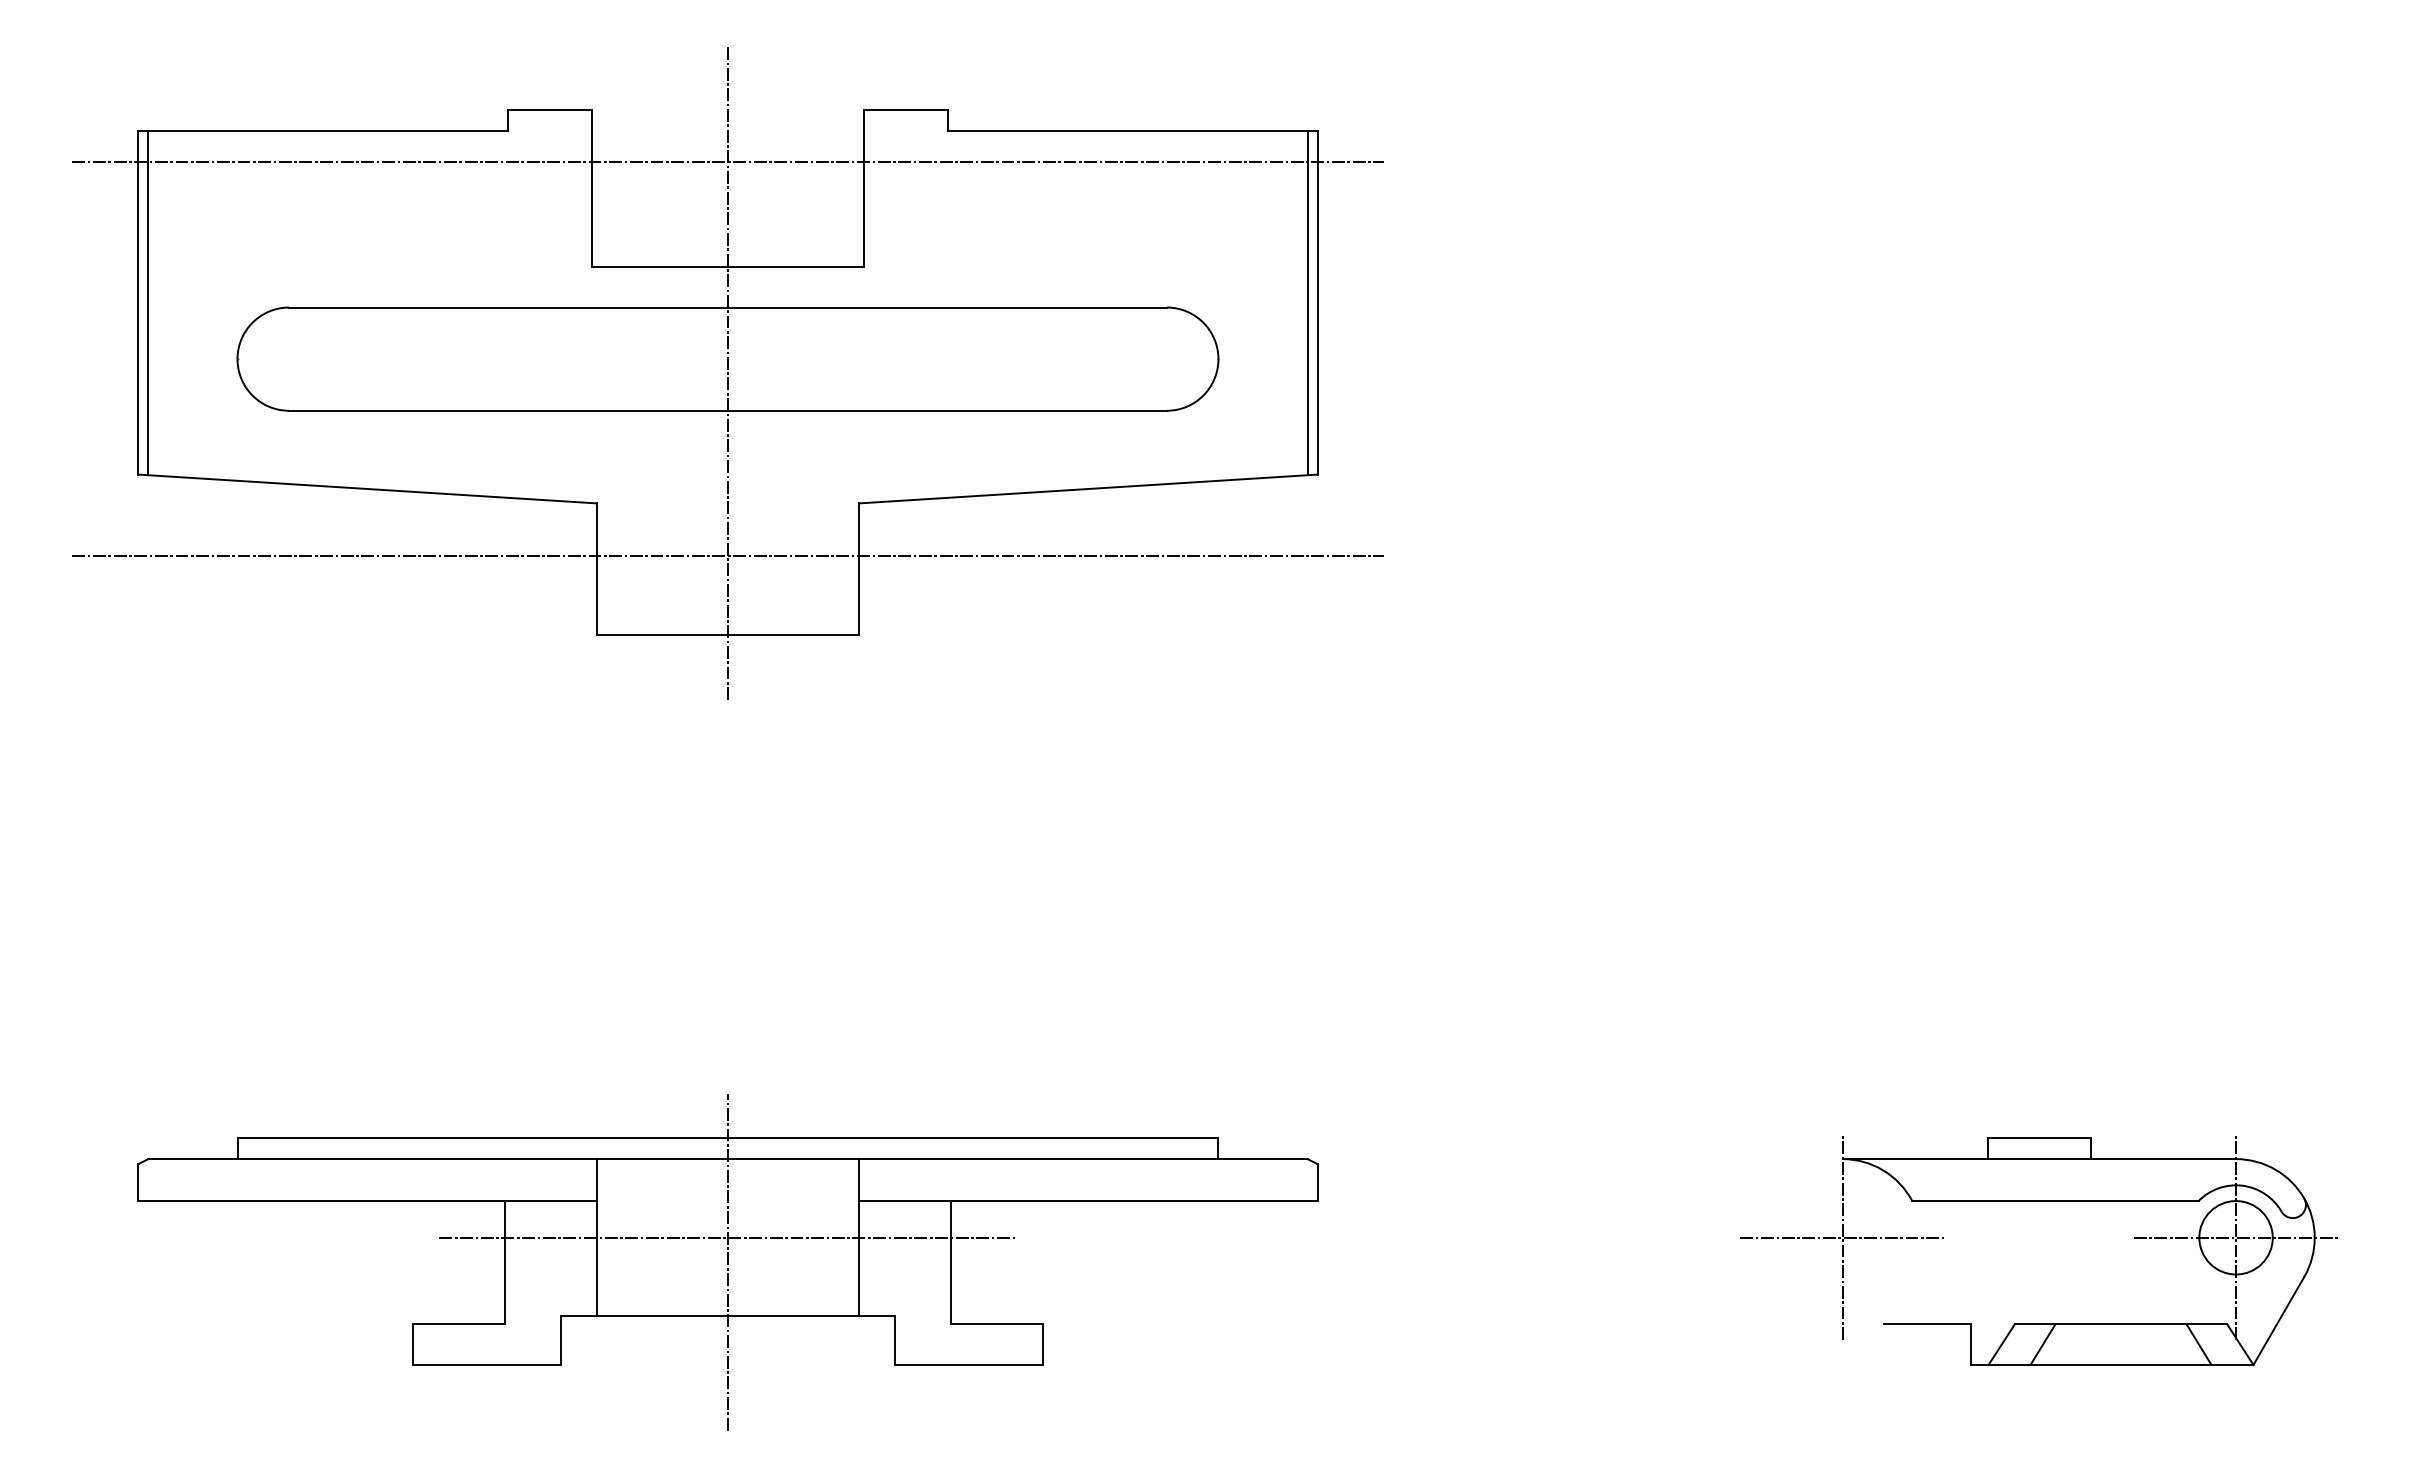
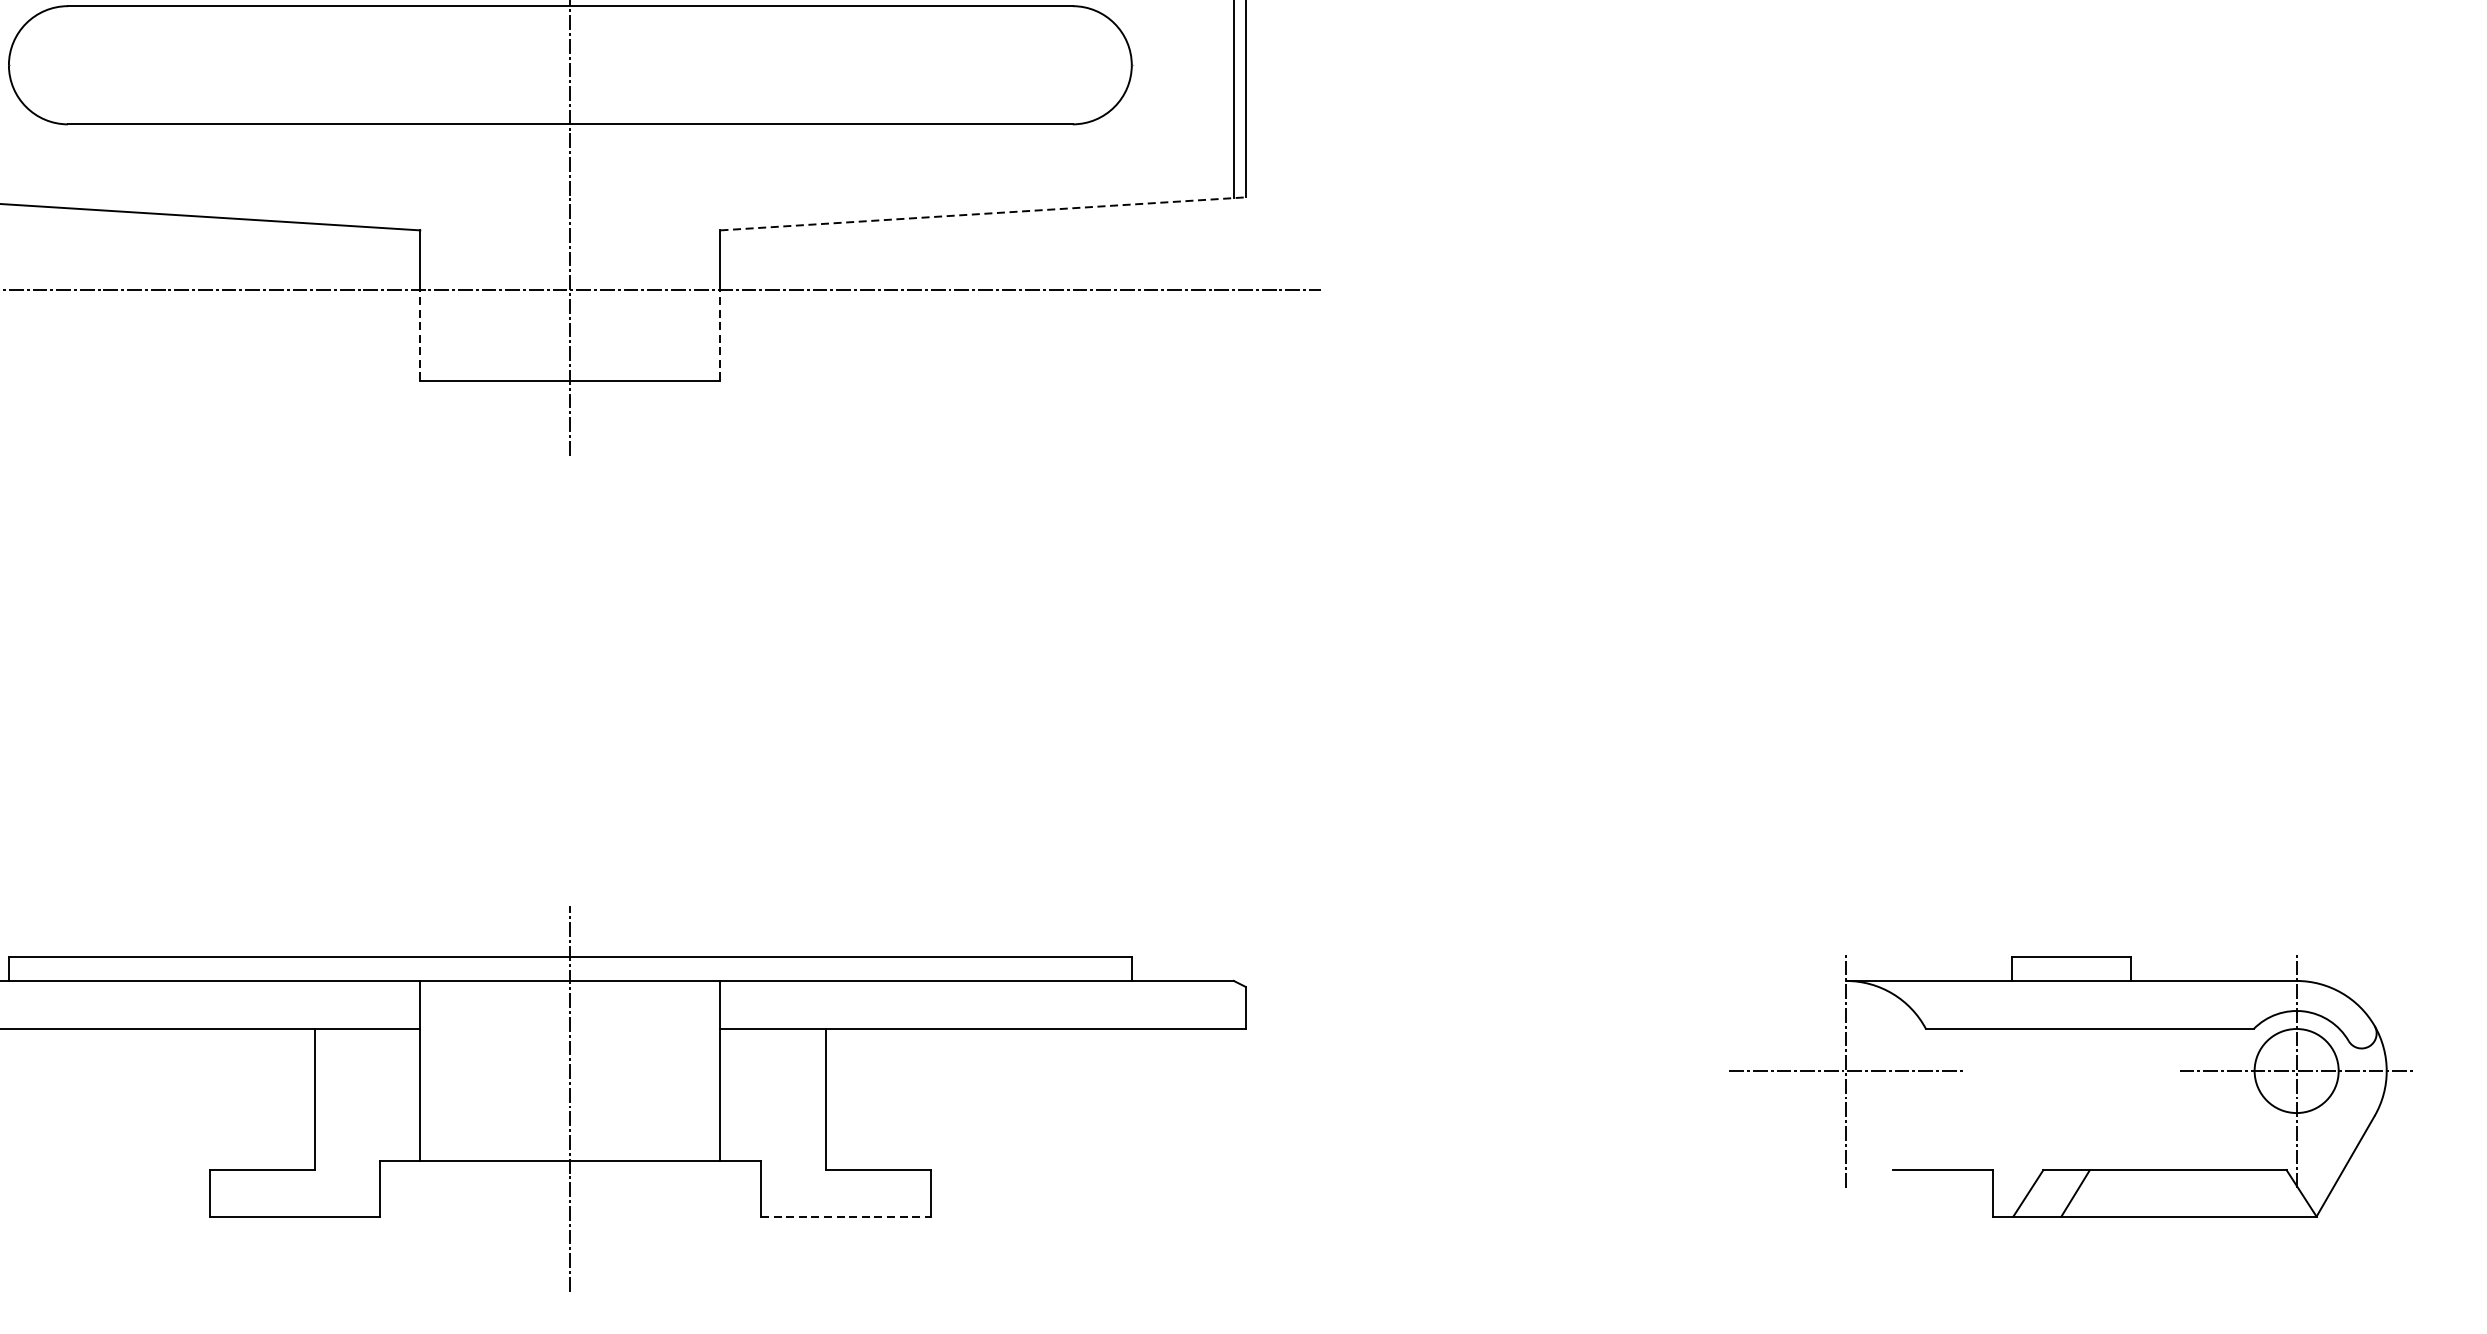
line: (1088, 488) -> (983, 213), solid -> dashed
line: (596, 594) -> (419, 334), solid -> dashed
line: (859, 594) -> (720, 334), solid -> dashed
line: (727, 1237) -> (569, 1070), removed
line: (2198, 1344) -> (2253, 1193), removed
line: (969, 1364) -> (846, 1216), solid -> dashed

